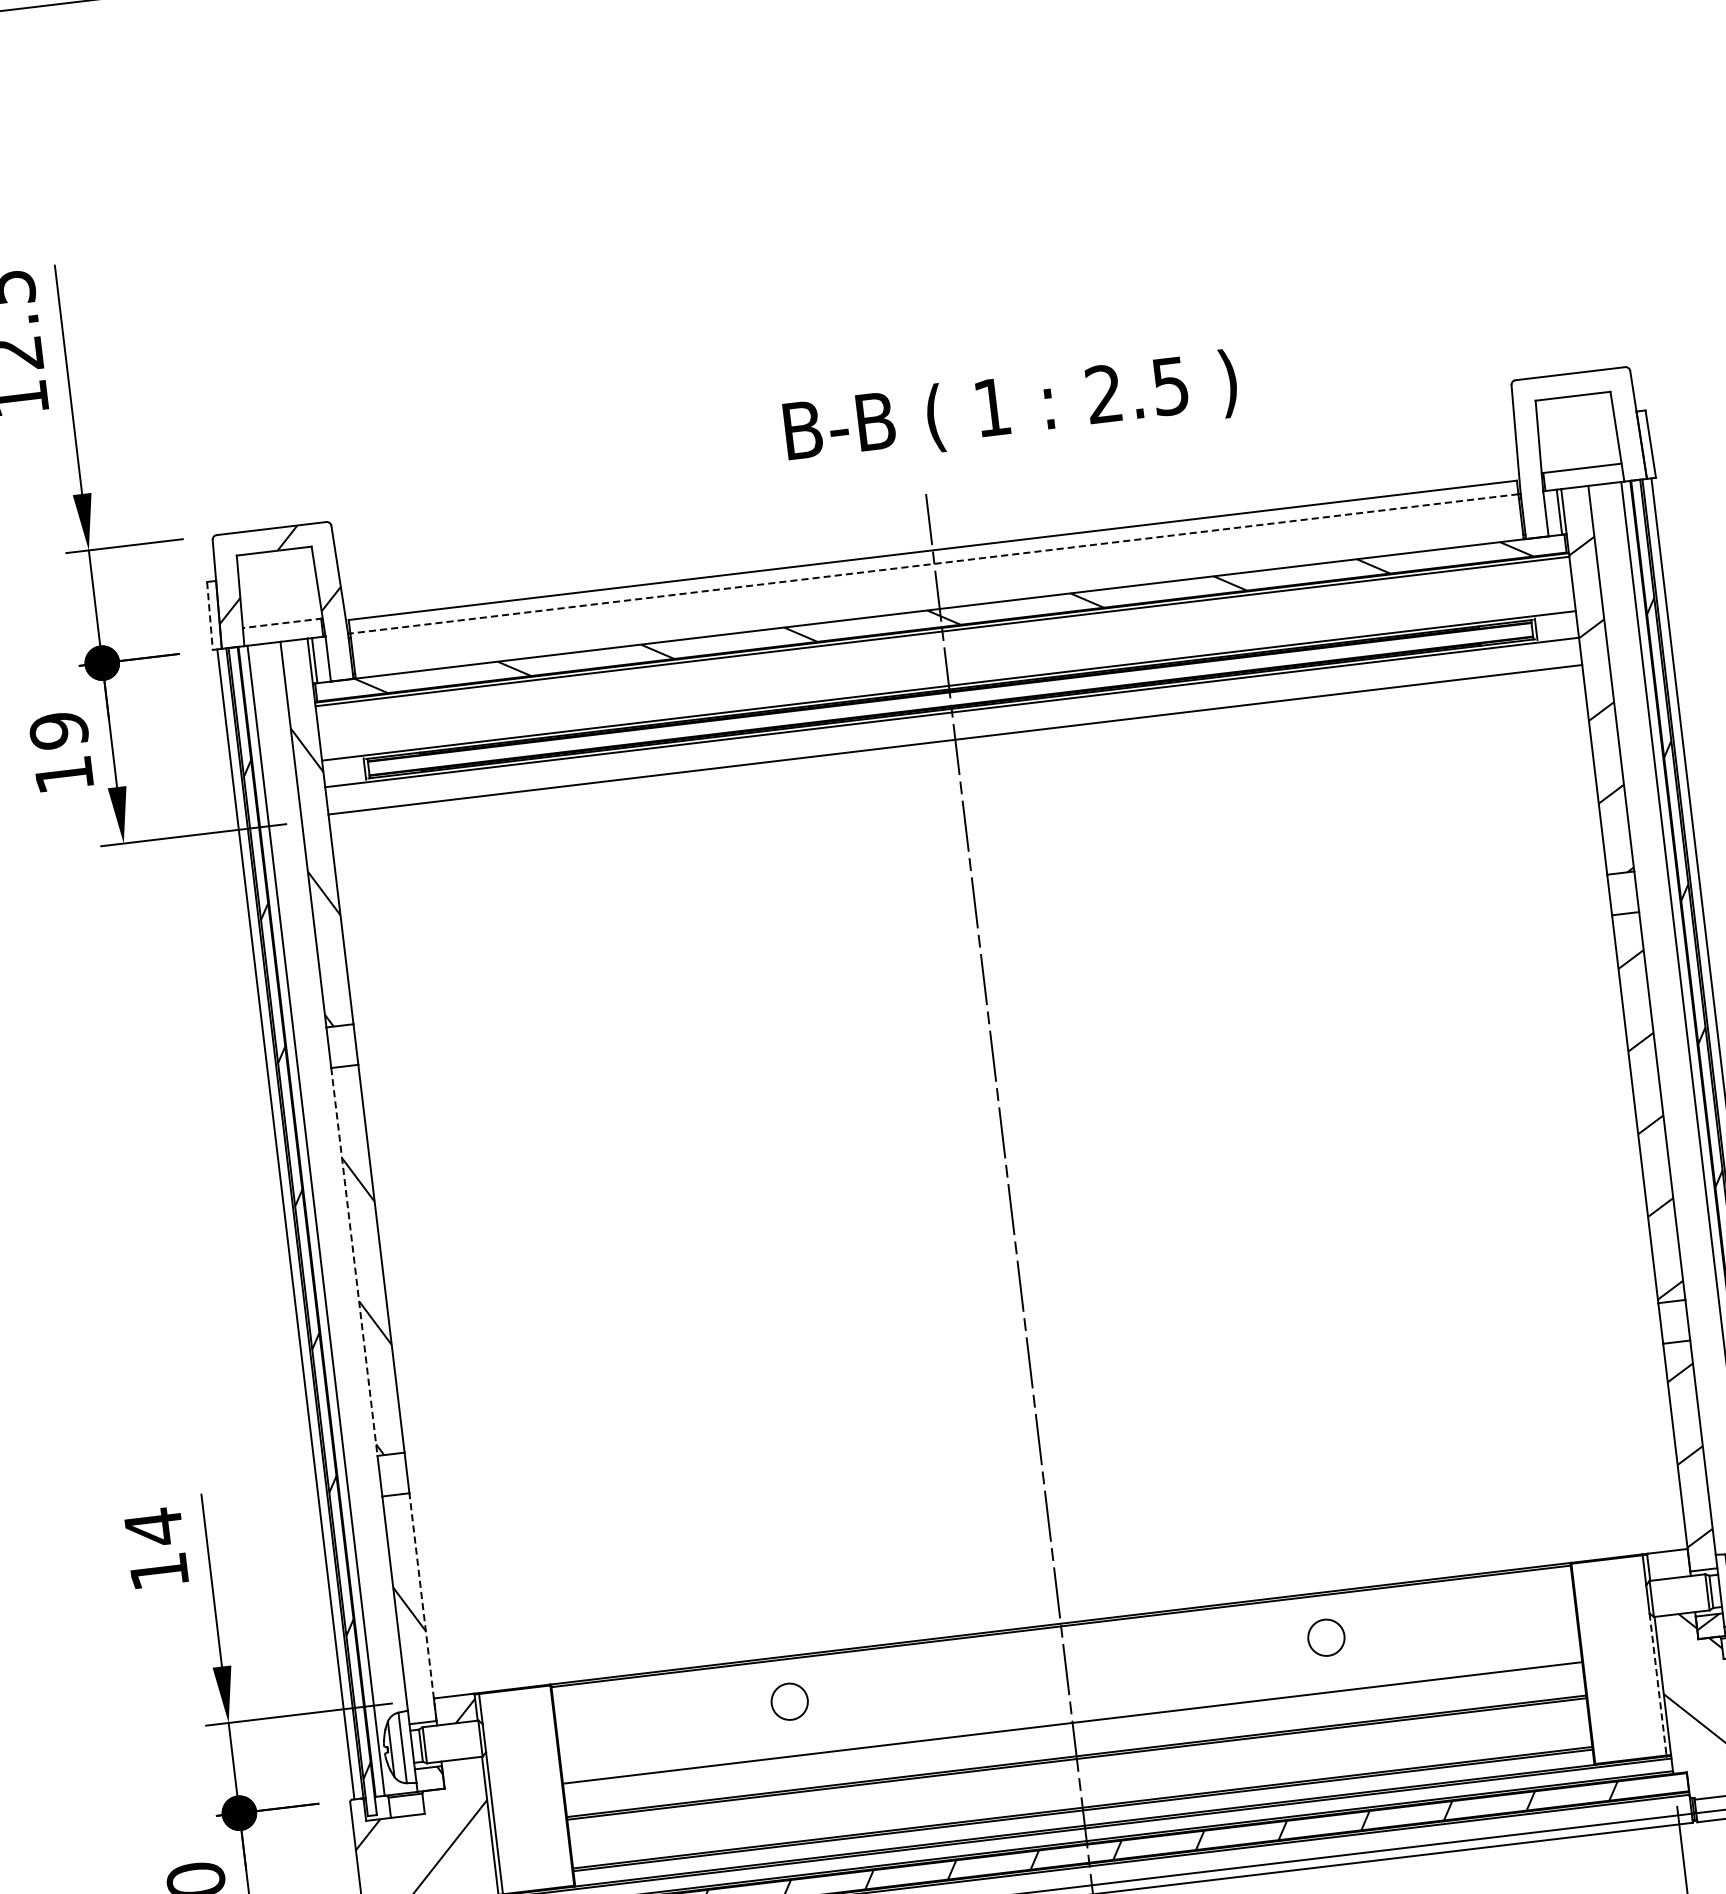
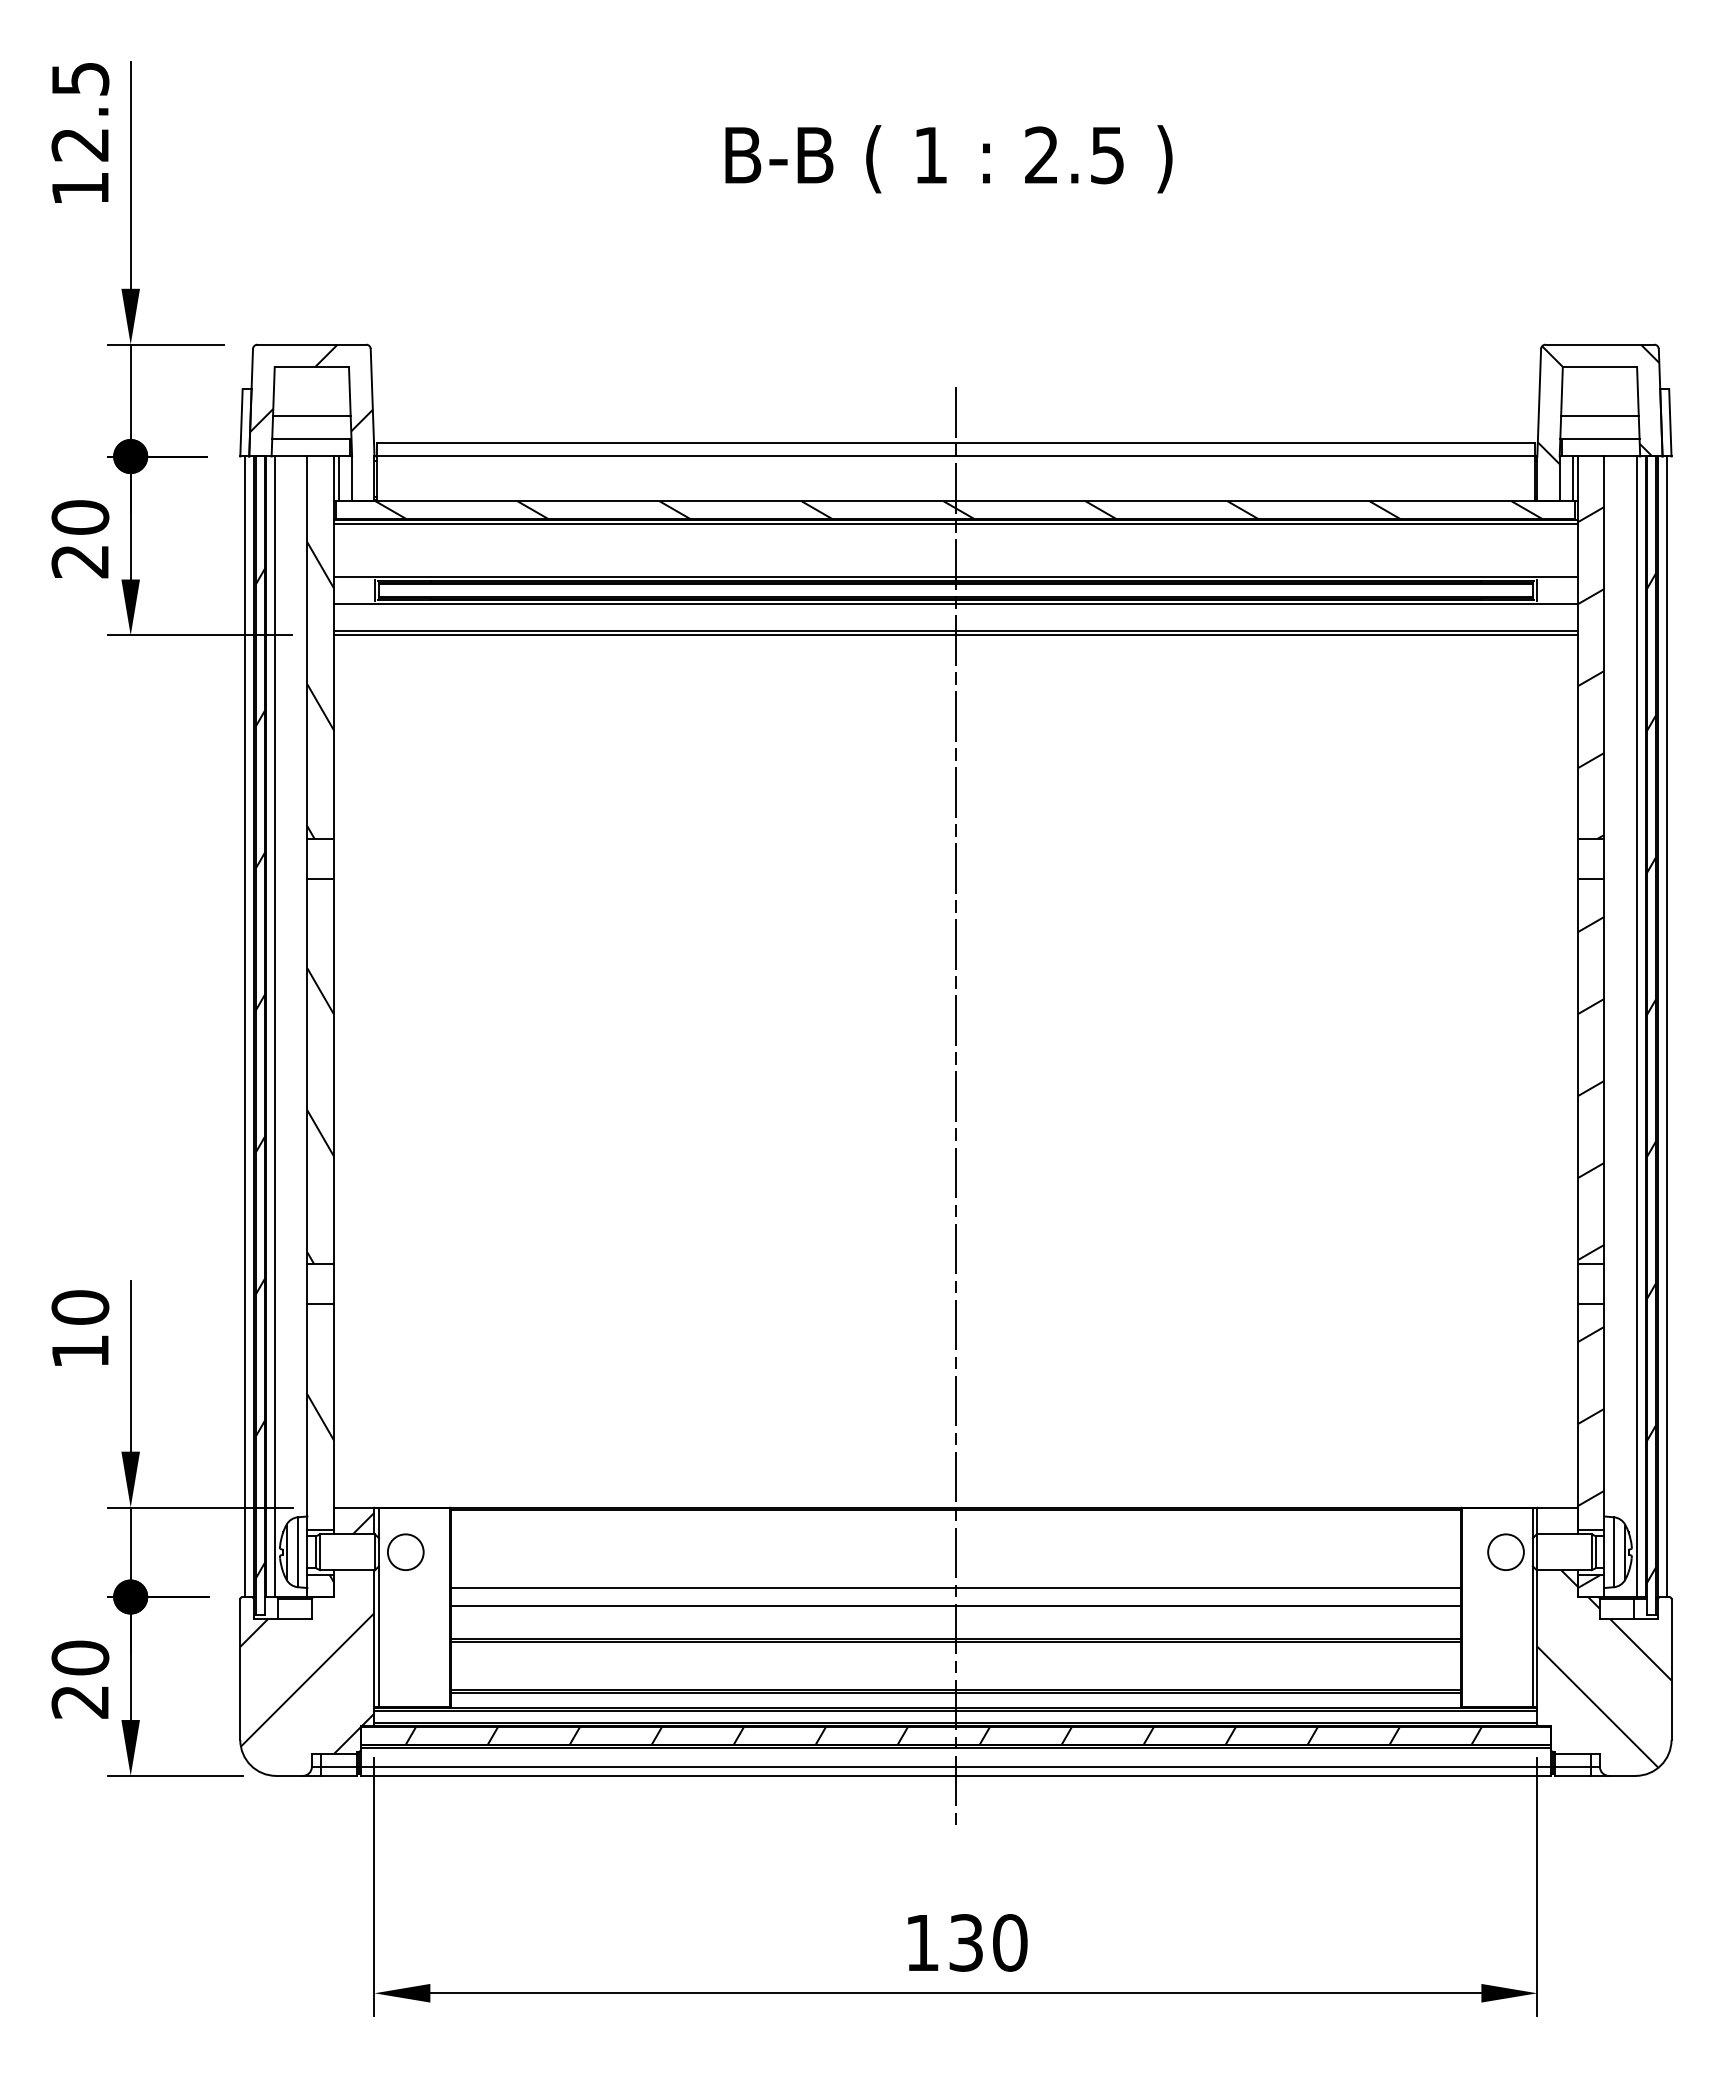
text: (1010, 409) -> (948, 159), moved
hatch: (1576, 434) -> (1598, 404), added
line: (1578, 446) -> (1599, 416), added
line: (933, 563) -> (955, 456), dashed -> solid
line: (279, 601) -> (311, 416), added
line: (209, 615) -> (241, 422), dashed -> solid
line: (282, 623) -> (311, 438), dashed -> solid
line: (955, 744) -> (955, 635), added
text: (61, 752) -> (80, 539), 19 -> 20
line: (354, 1261) -> (307, 1071), dashed -> solid
text: (153, 1527) -> (80, 1307), 14 -> 10
line: (423, 1606) -> (334, 1416), dashed -> solid
circle: (1325, 1637) -> (1505, 1551), moved
line: (1657, 1685) -> (1532, 1637), dashed -> solid
circle: (789, 1701) -> (405, 1551), moved
line: (1070, 1705) -> (955, 1588), added

